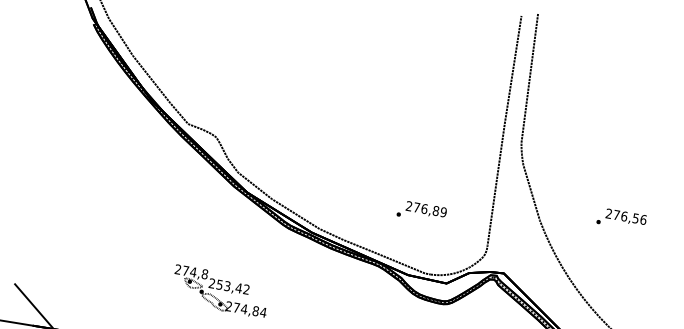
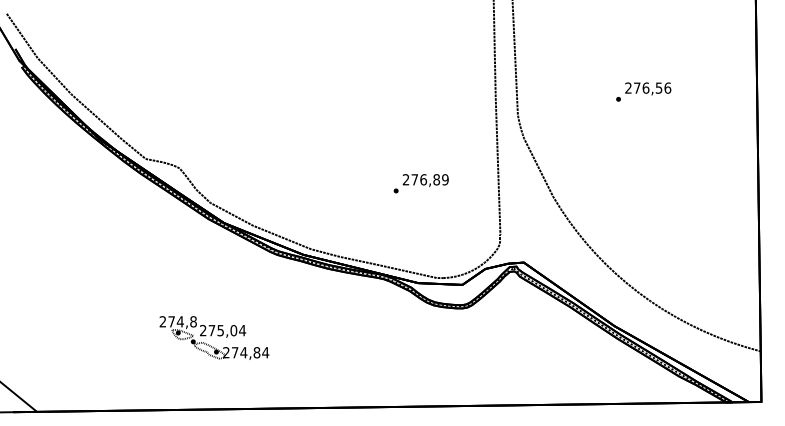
text: (421, 211) -> (420, 183), moved
text: (621, 219) -> (643, 91), moved
text: (233, 287) -> (227, 330), 253,42 -> 275,04

